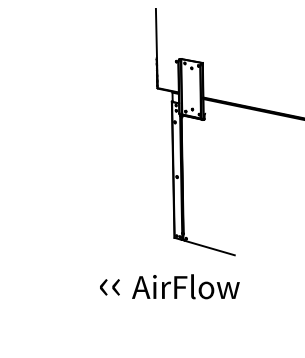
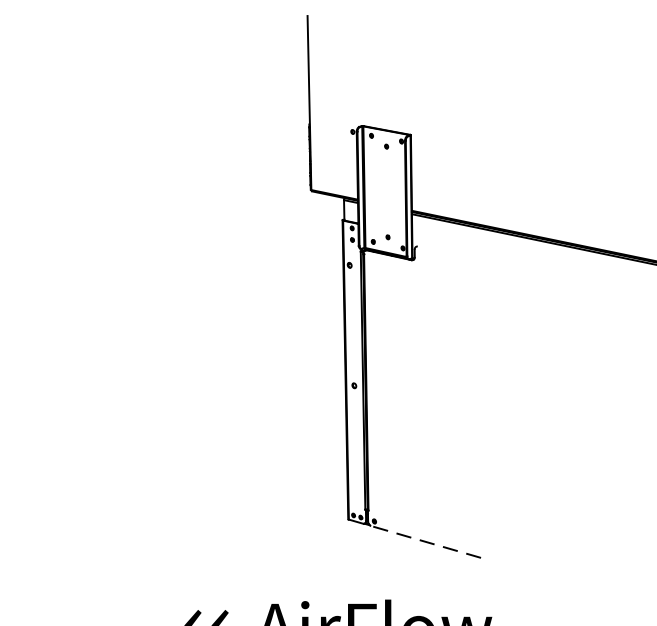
line: (209, 248) -> (425, 542), solid -> dashed

